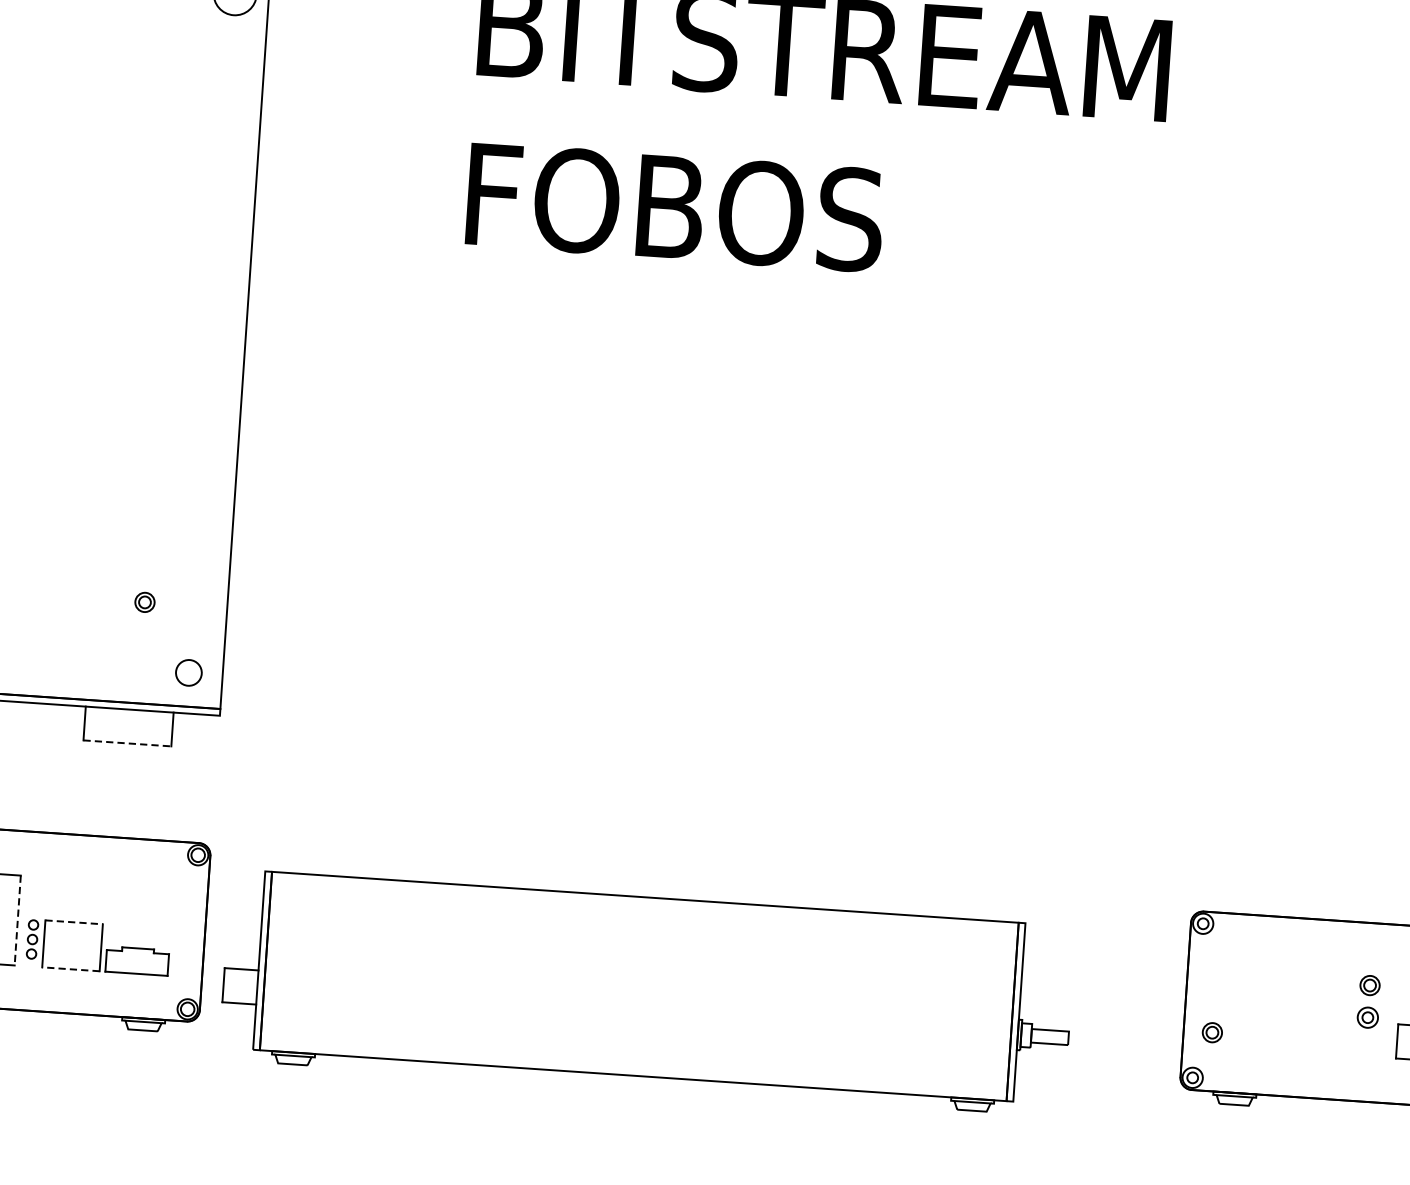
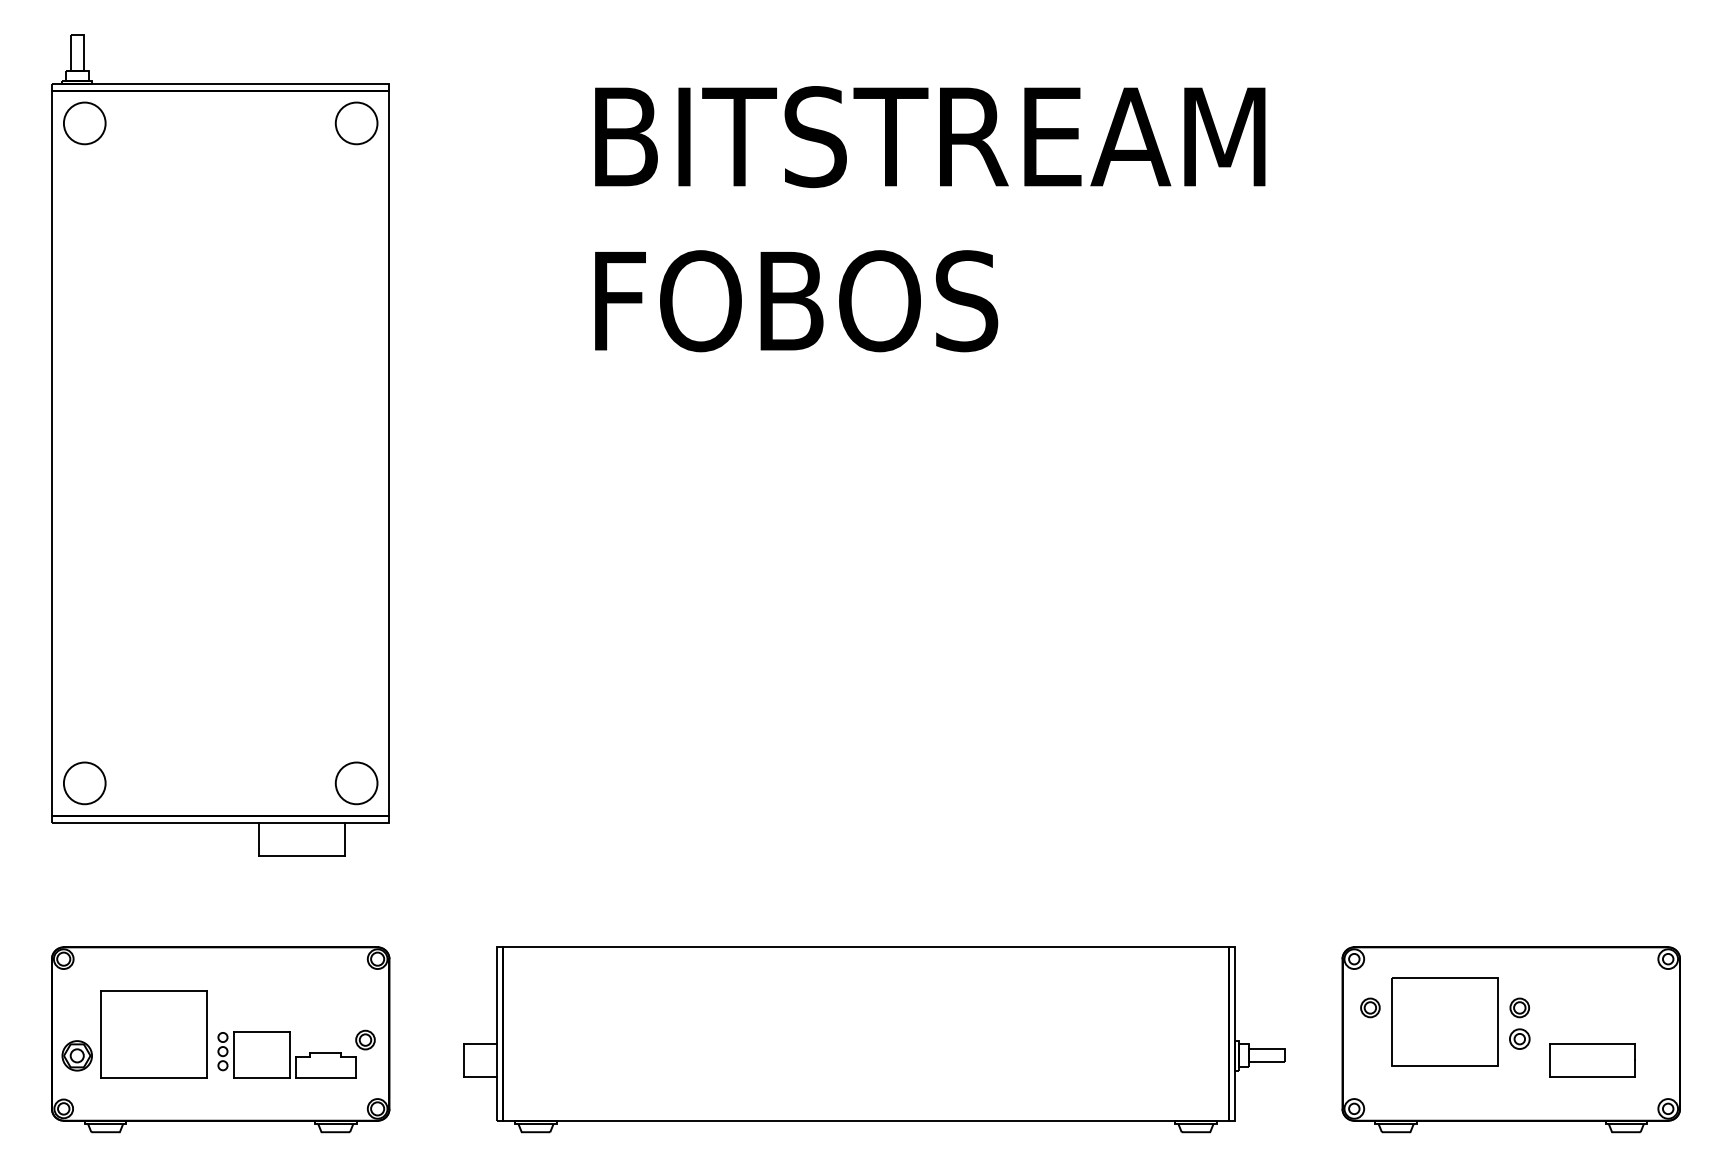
part: (145, 601) -> (365, 1039), moved
circle: (188, 673) -> (356, 783), size x1.67
line: (127, 743) -> (301, 855), dashed -> solid
line: (17, 920) -> (207, 1034), dashed -> solid
line: (74, 922) -> (262, 1032), dashed -> solid
line: (71, 968) -> (262, 1077), dashed -> solid
part: (647, 992) -> (874, 1039), moved
part: (1291, 994) -> (1444, 1021), added
part: (1212, 1032) -> (1370, 1007), moved

